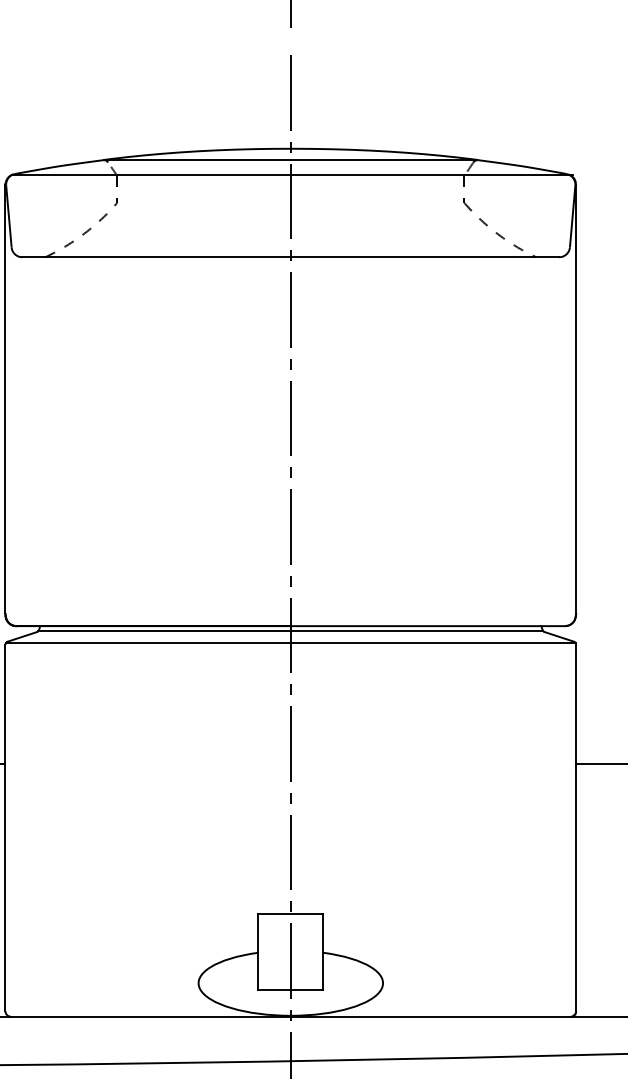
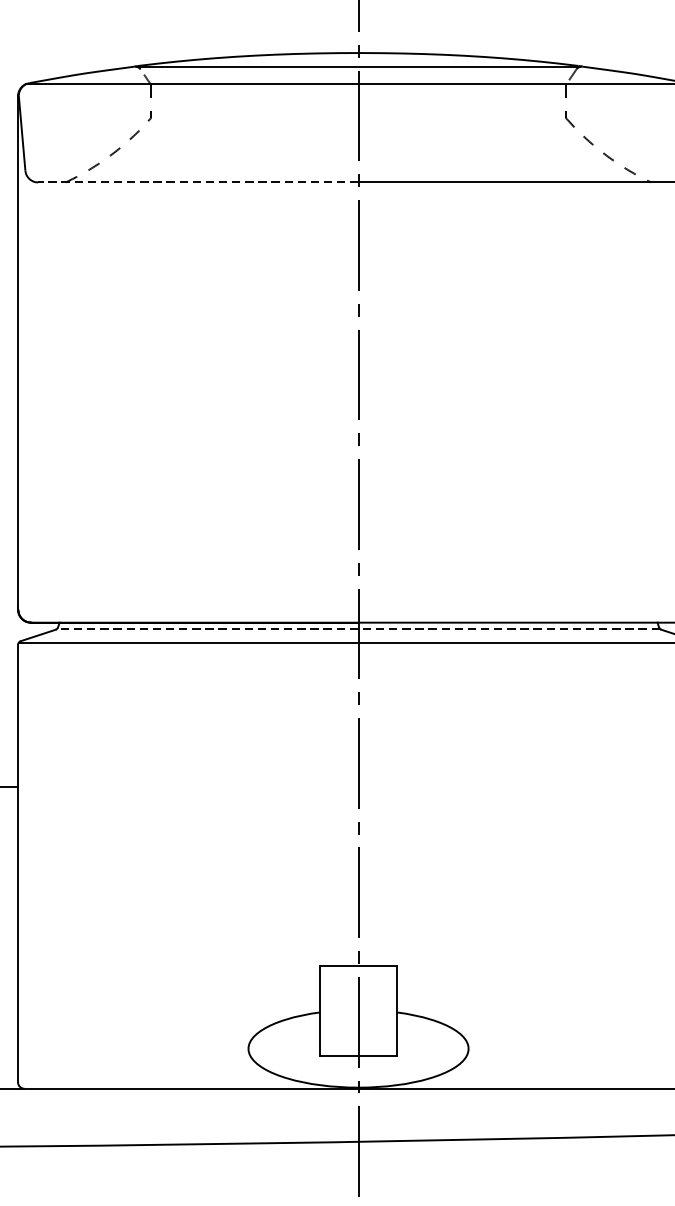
line: (156, 257) -> (198, 182), solid -> dashed
line: (290, 631) -> (358, 629), solid -> dashed

